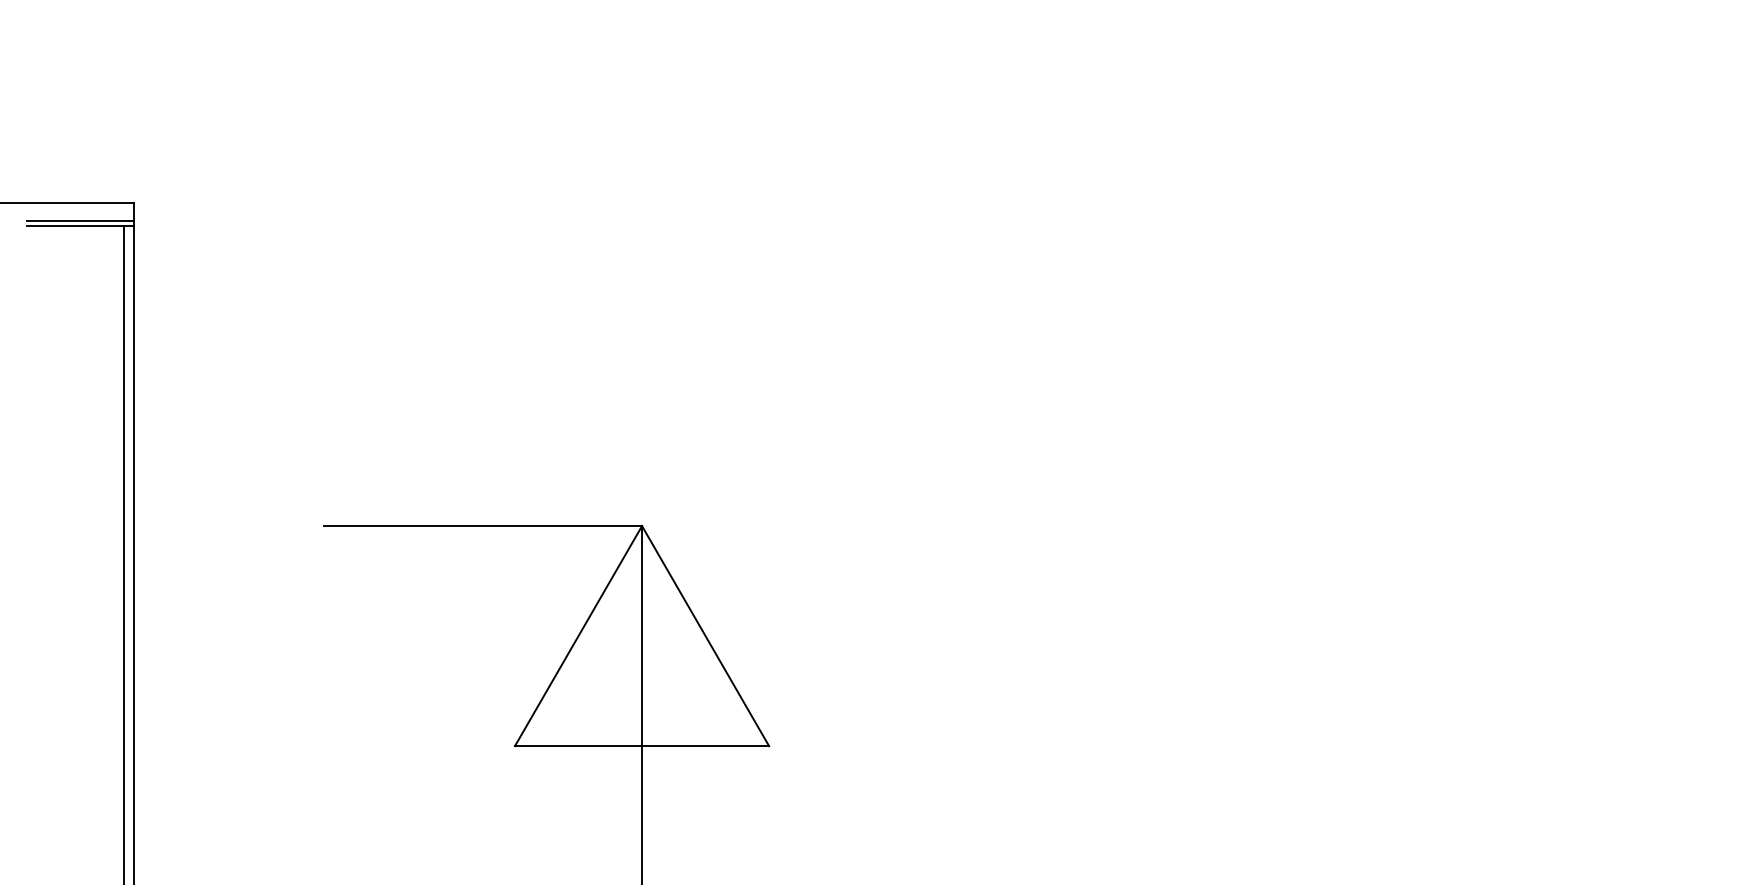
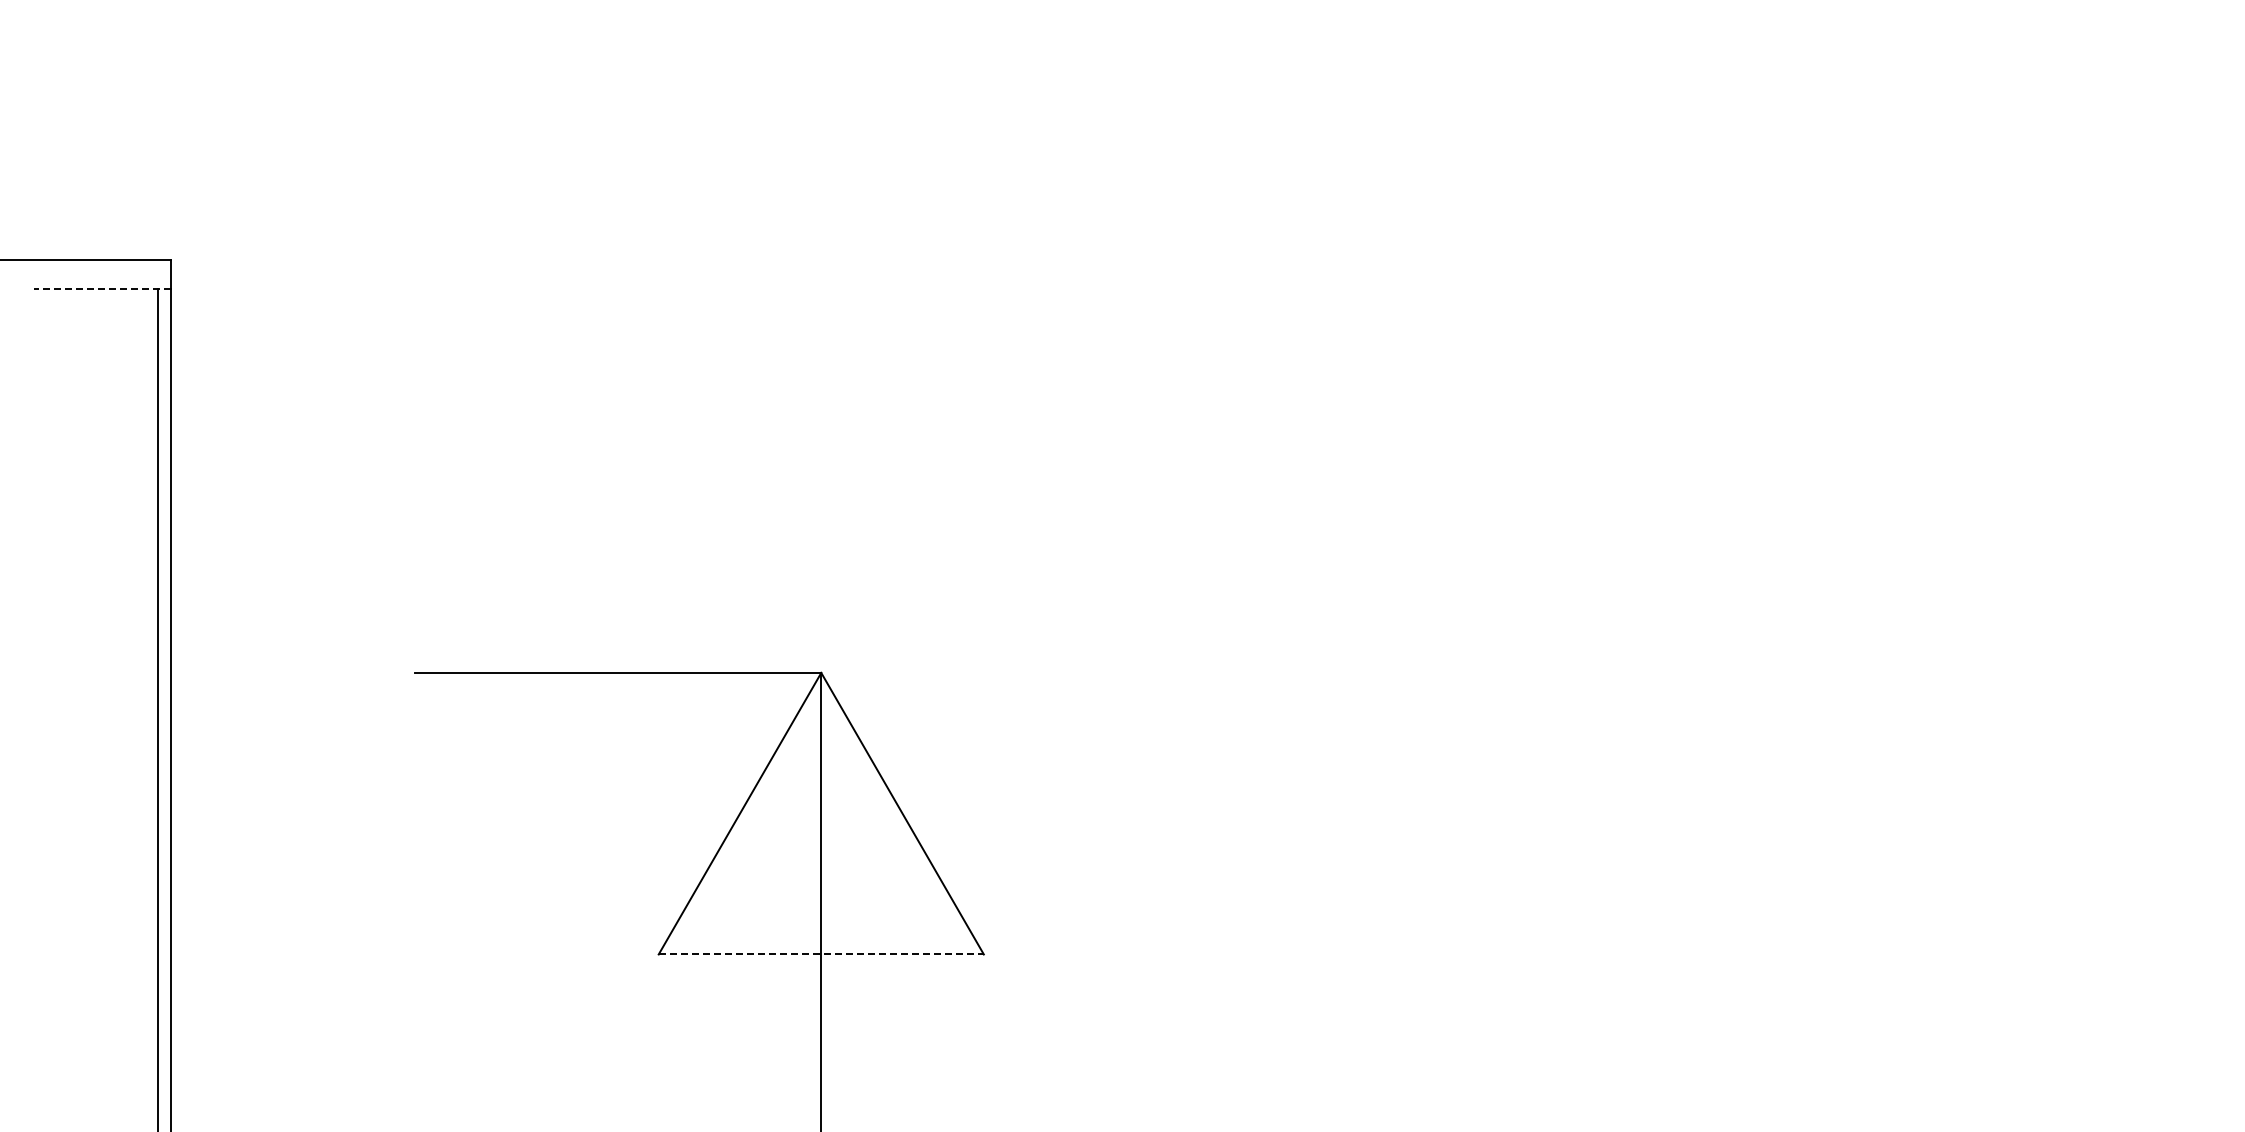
line: (80, 220) -> (102, 282), removed
line: (80, 226) -> (102, 289), solid -> dashed
line: (642, 746) -> (821, 954), solid -> dashed

